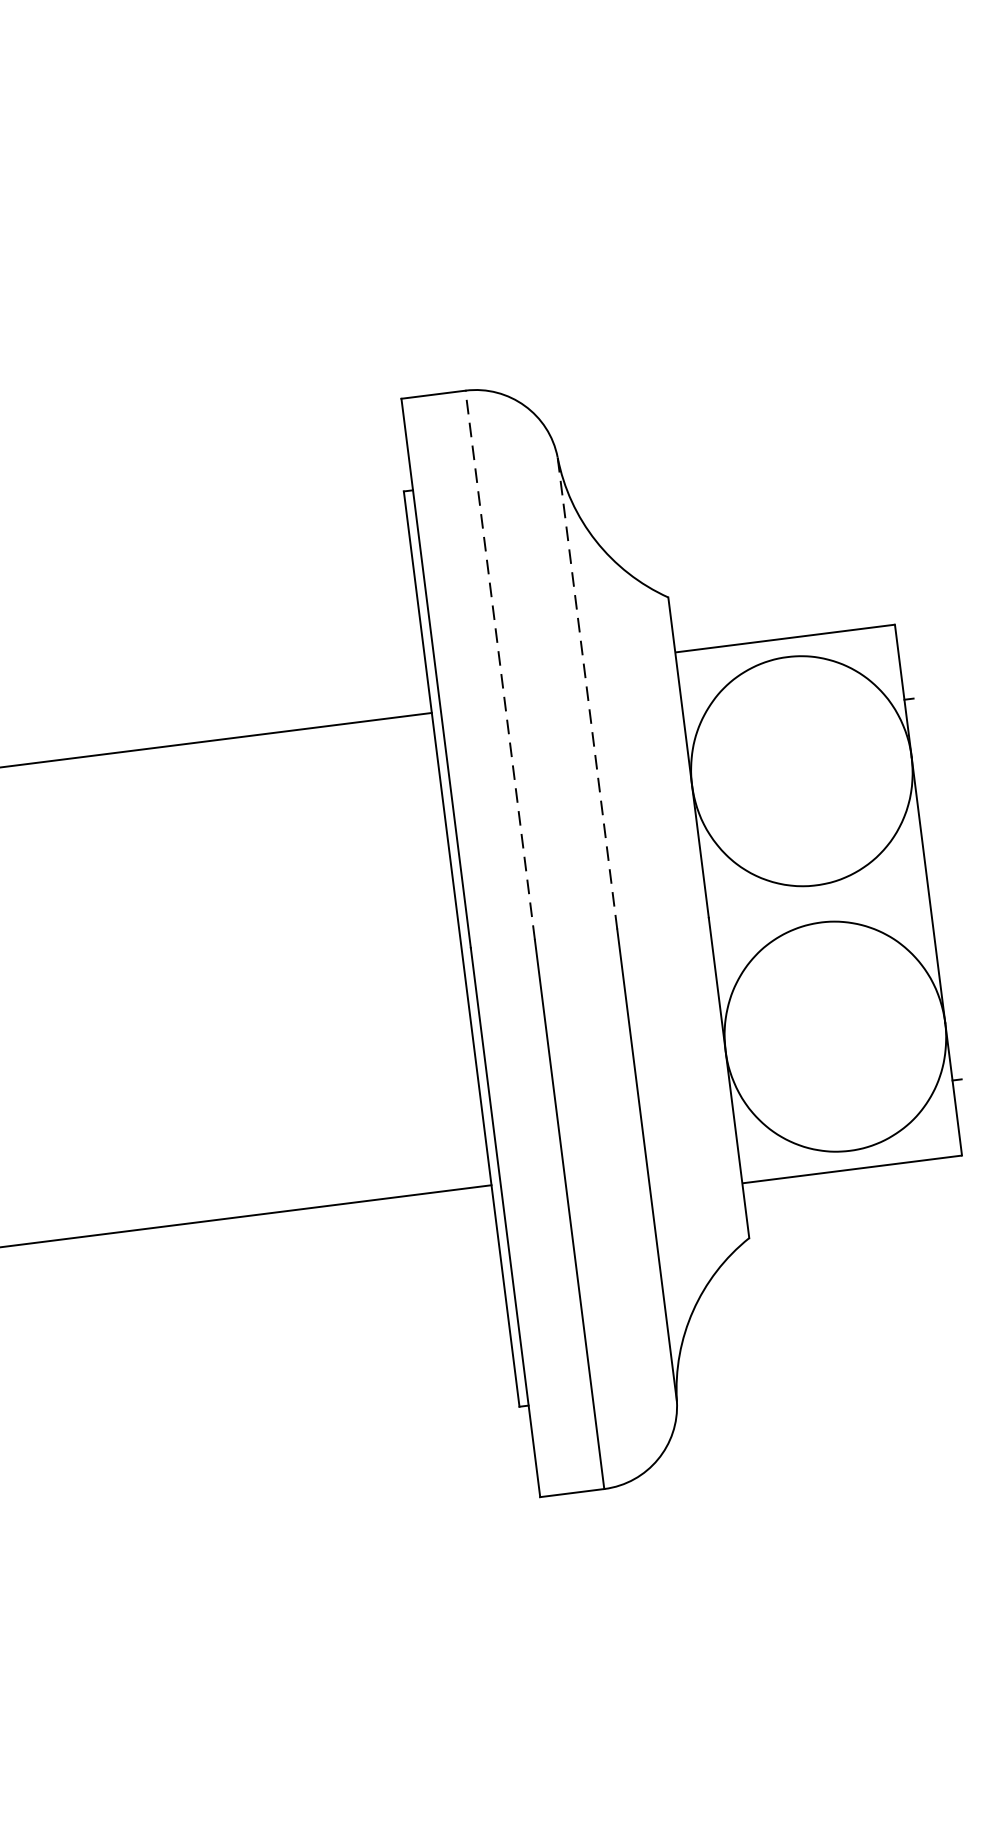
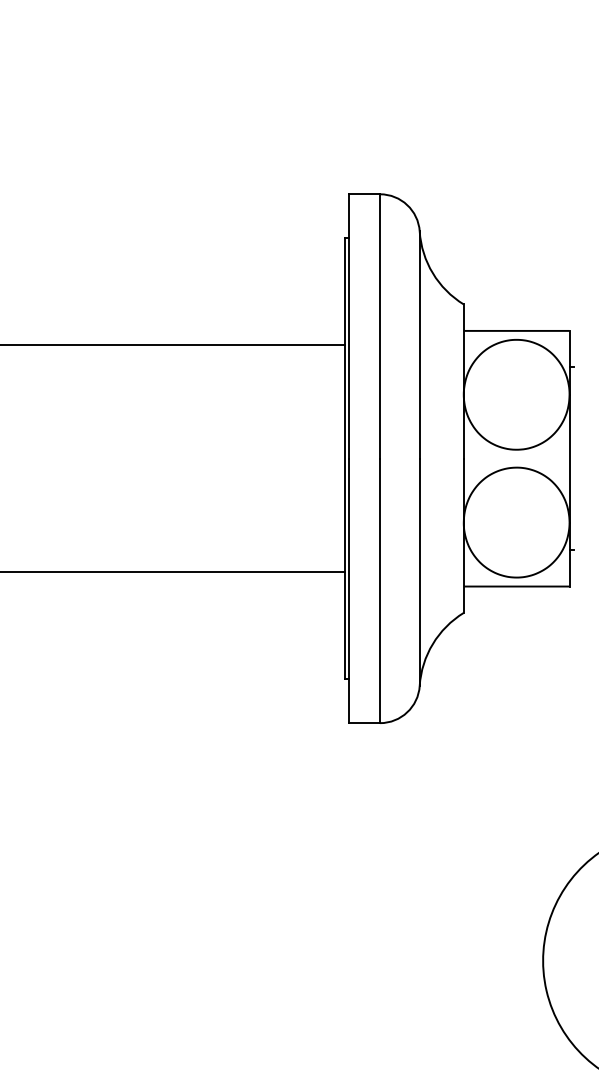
line: (501, 665) -> (380, 326), dashed -> solid
line: (587, 694) -> (419, 345), dashed -> solid

